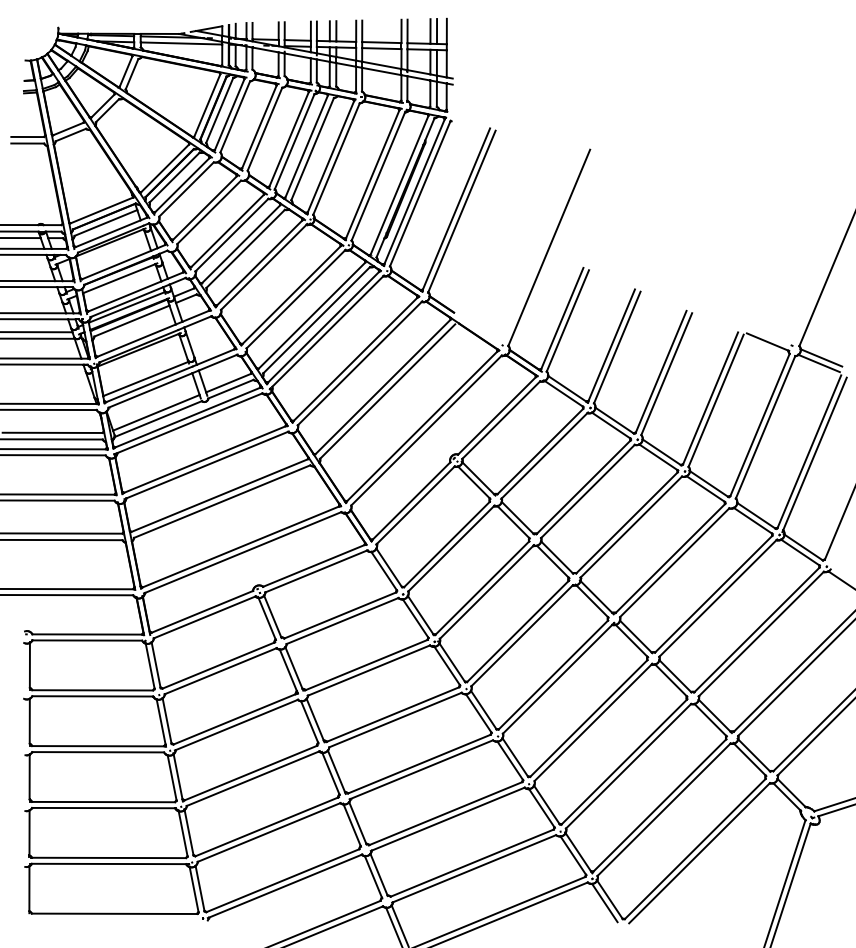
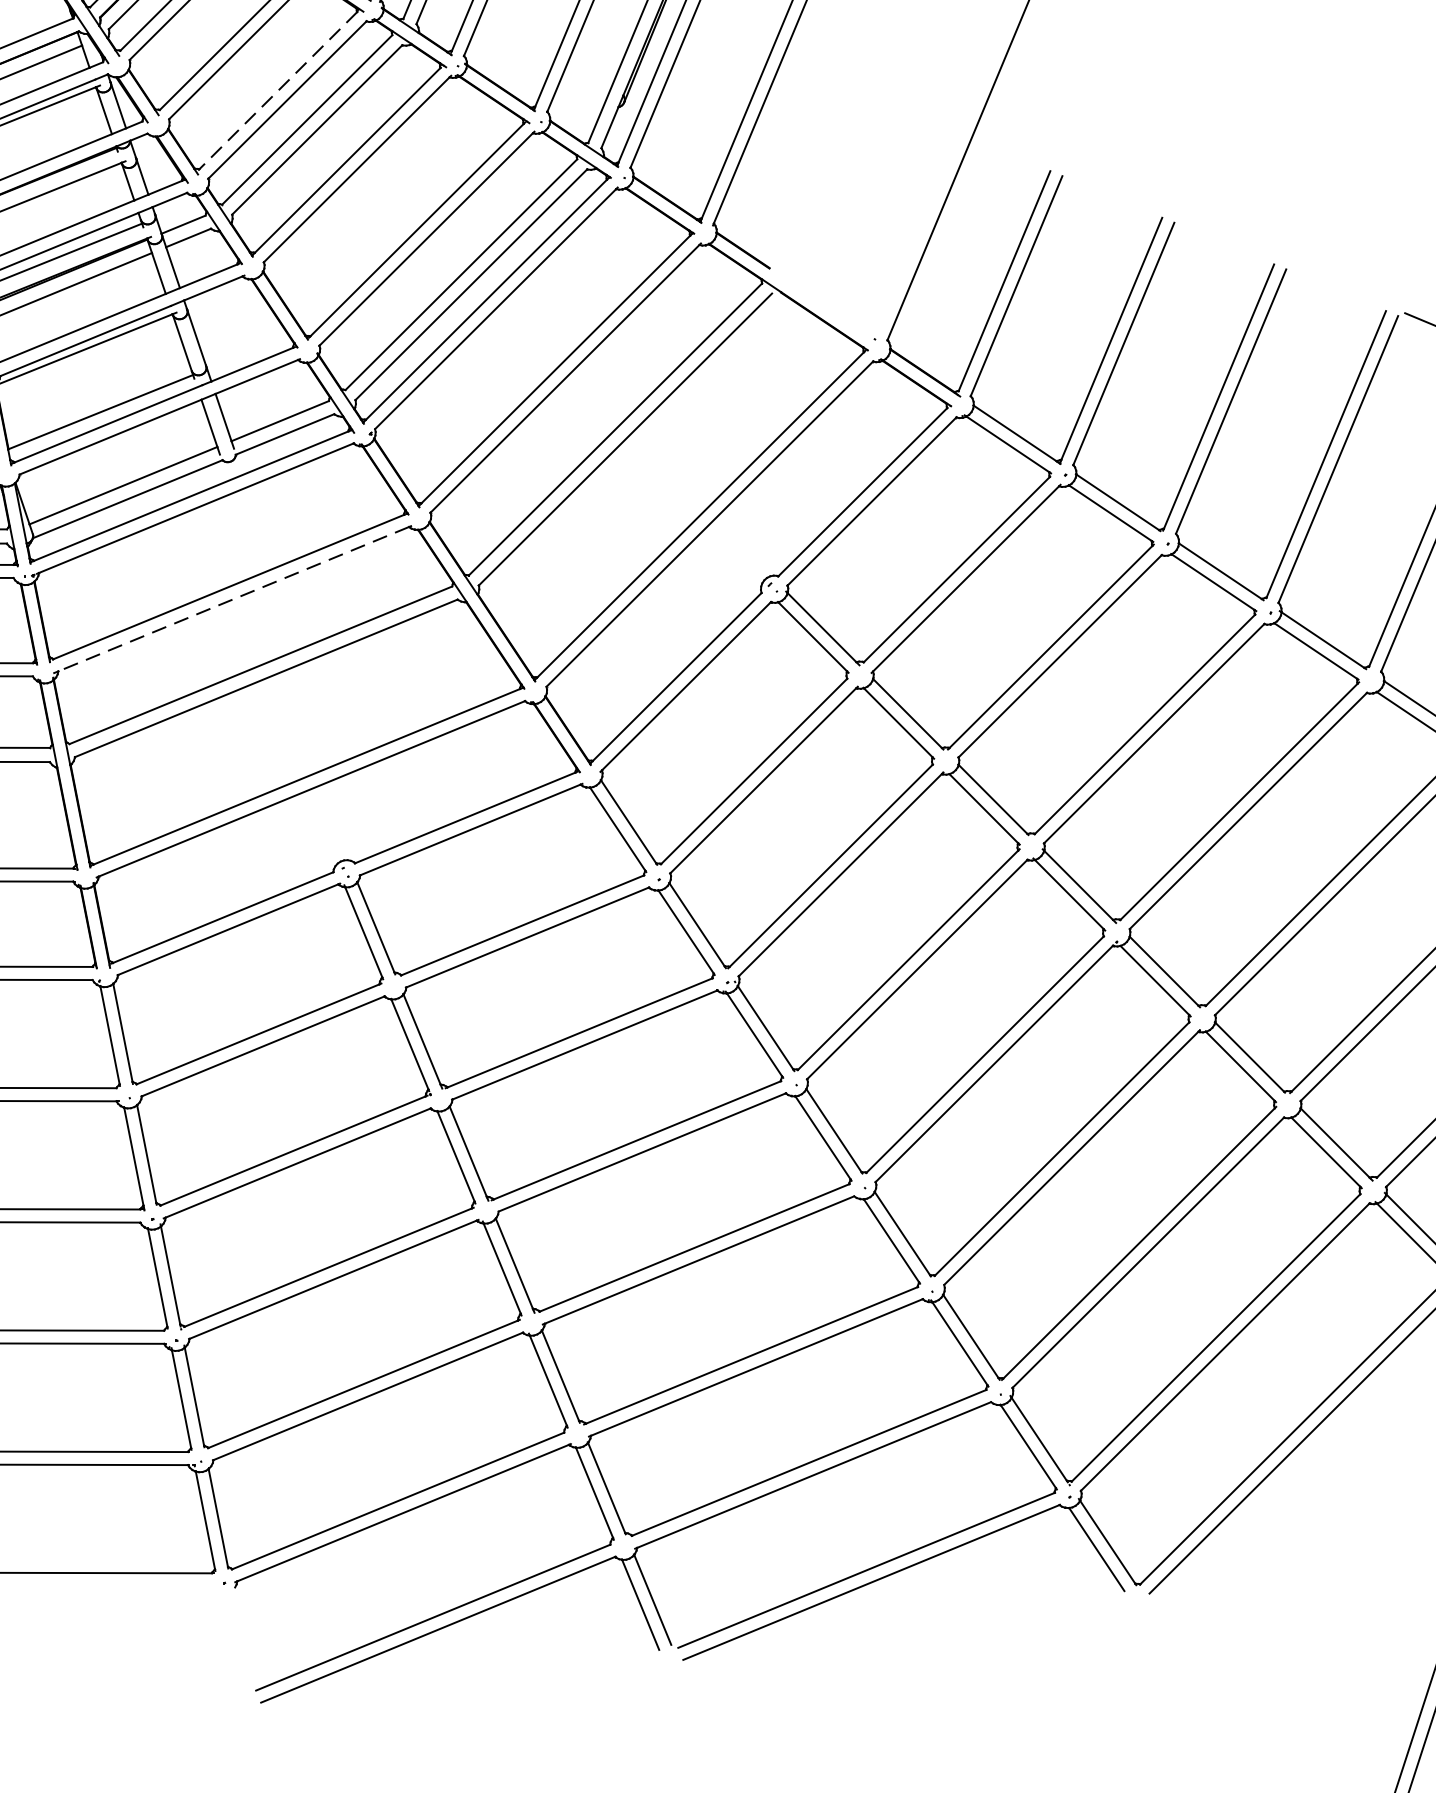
line: (227, 231) -> (277, 92), solid -> dashed
line: (206, 465) -> (232, 599), solid -> dashed

